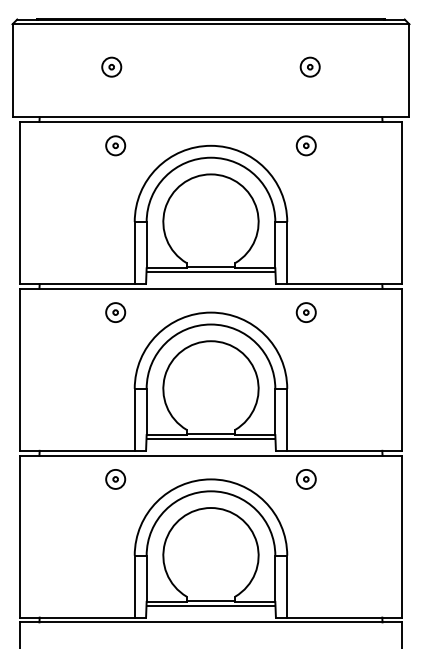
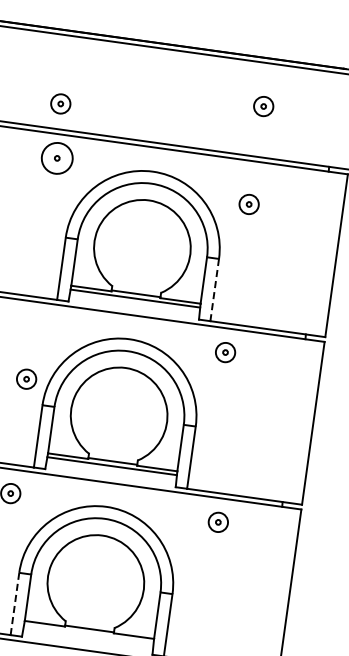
part: (111, 66) -> (60, 103), moved
circle: (115, 145) -> (57, 158), size x1.6
part: (305, 145) -> (248, 204), moved
line: (287, 253) -> (214, 290), solid -> dashed
part: (115, 312) -> (26, 379), moved
part: (305, 479) -> (217, 522), moved
line: (134, 586) -> (14, 603), solid -> dashed
line: (210, 605) -> (88, 633), removed

